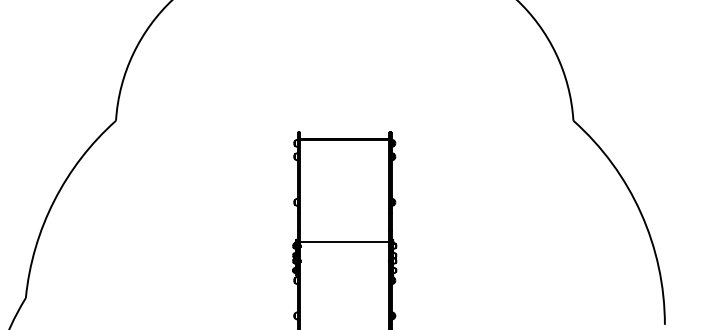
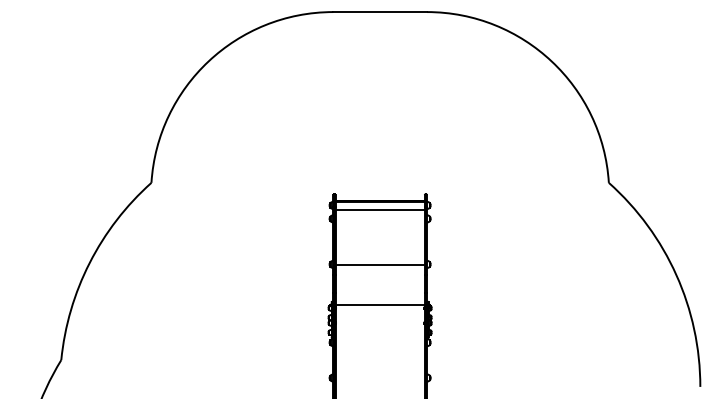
line: (344, 148) -> (379, 210), added
line: (344, 202) -> (379, 264), added

